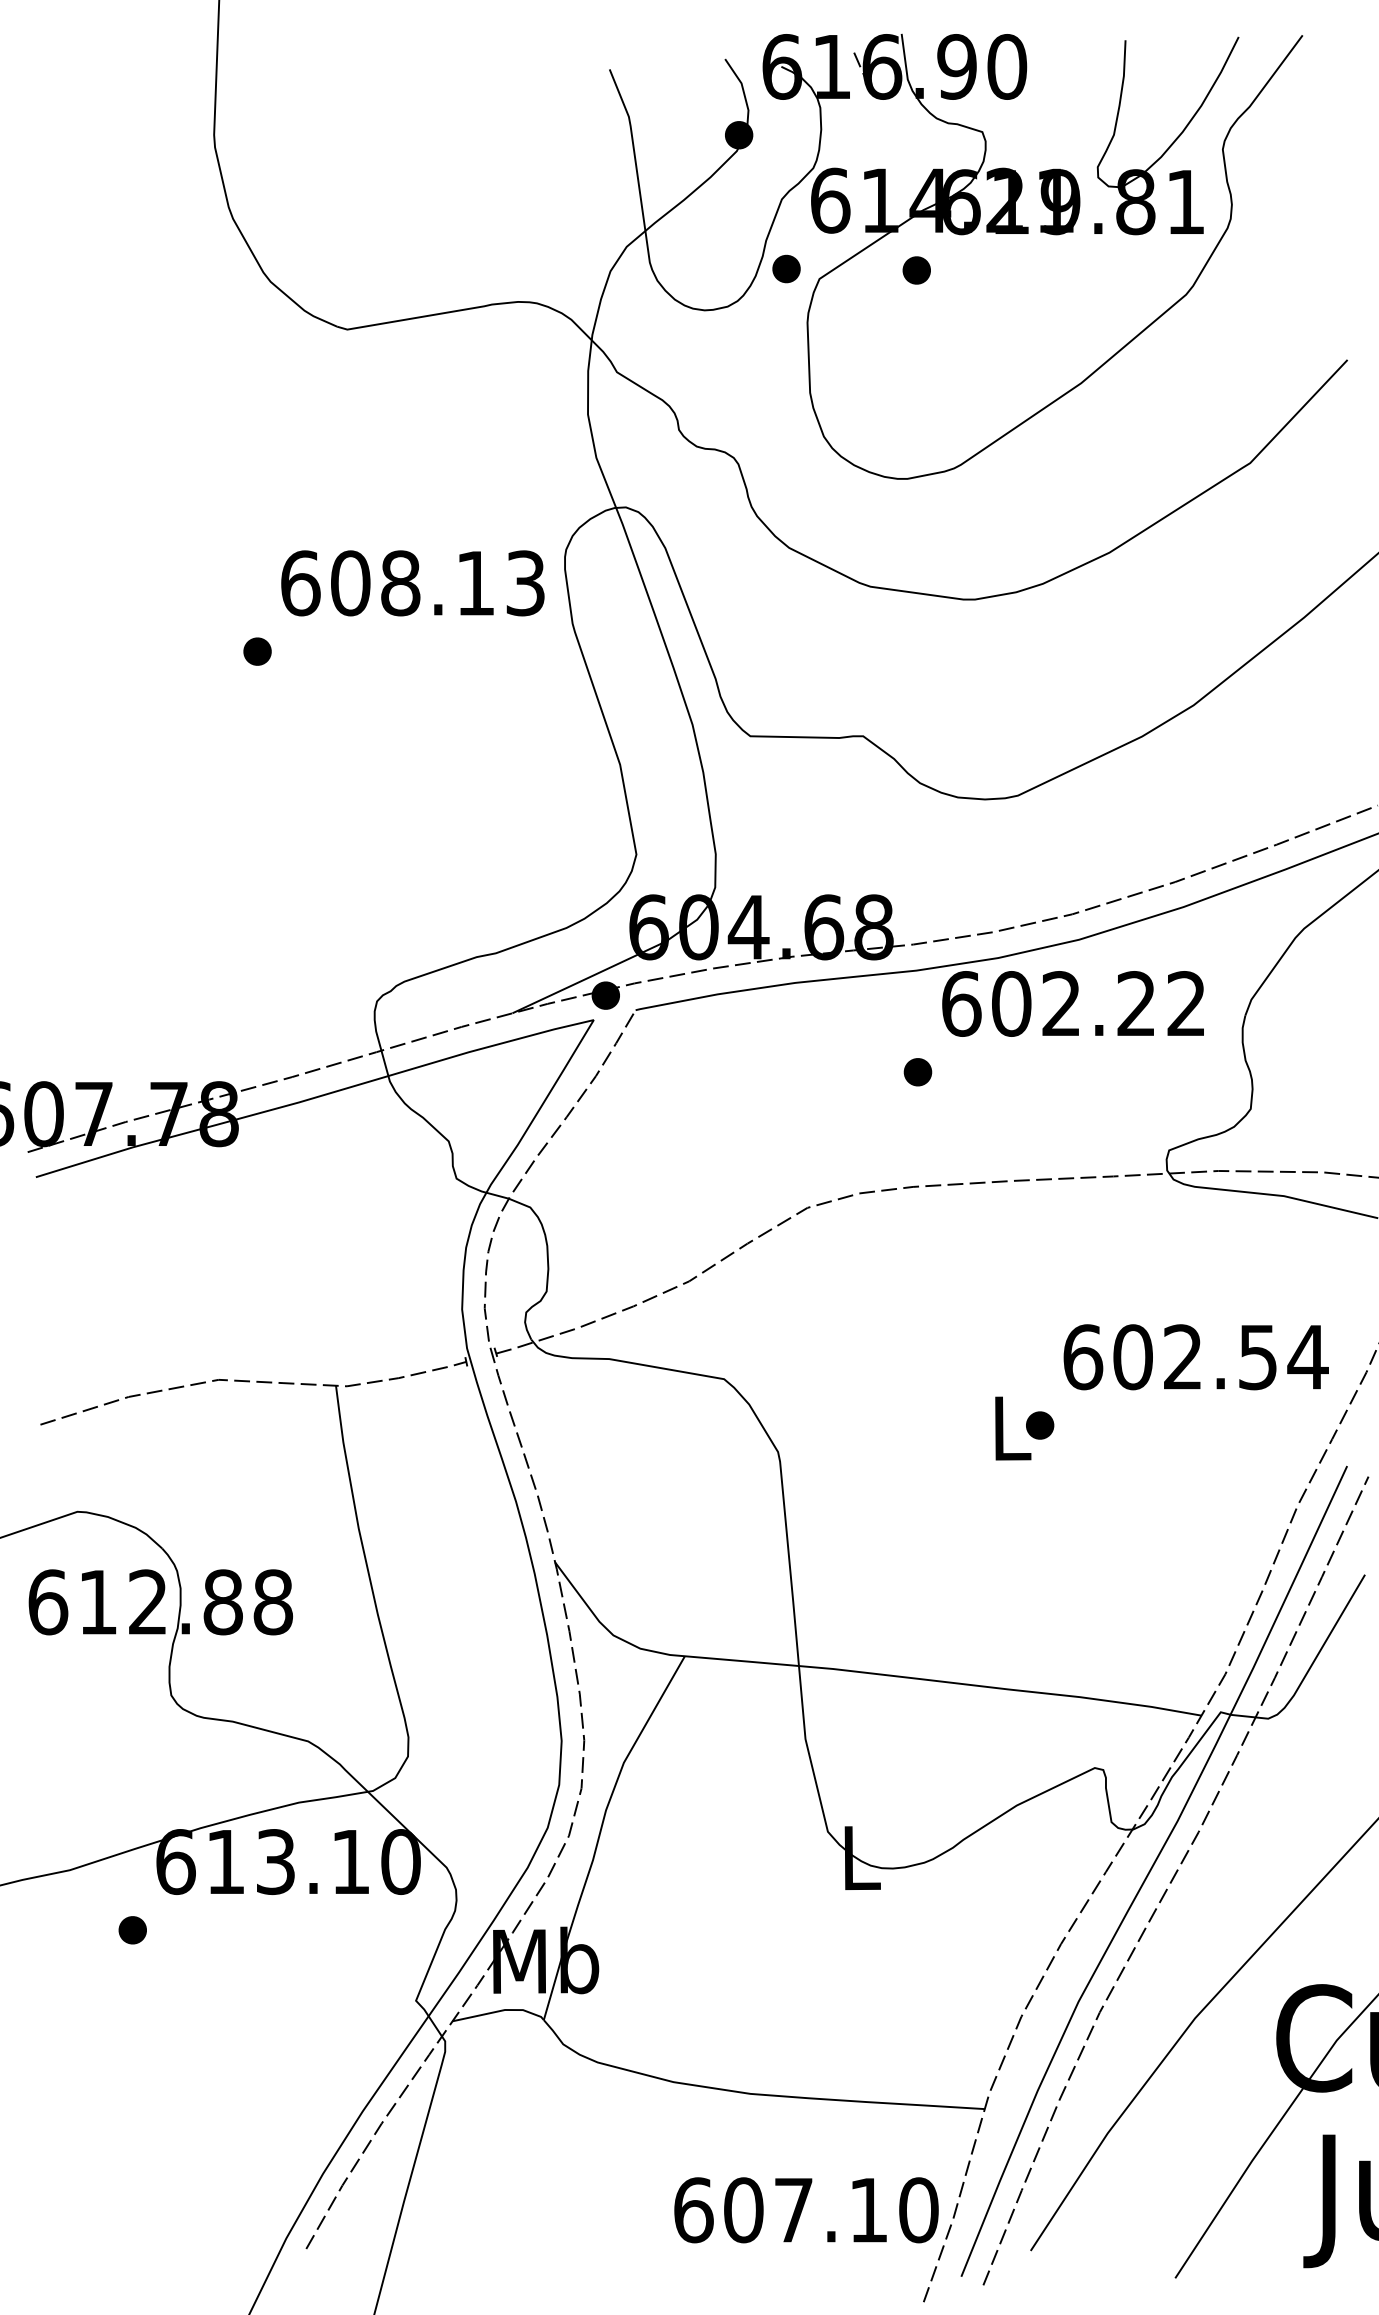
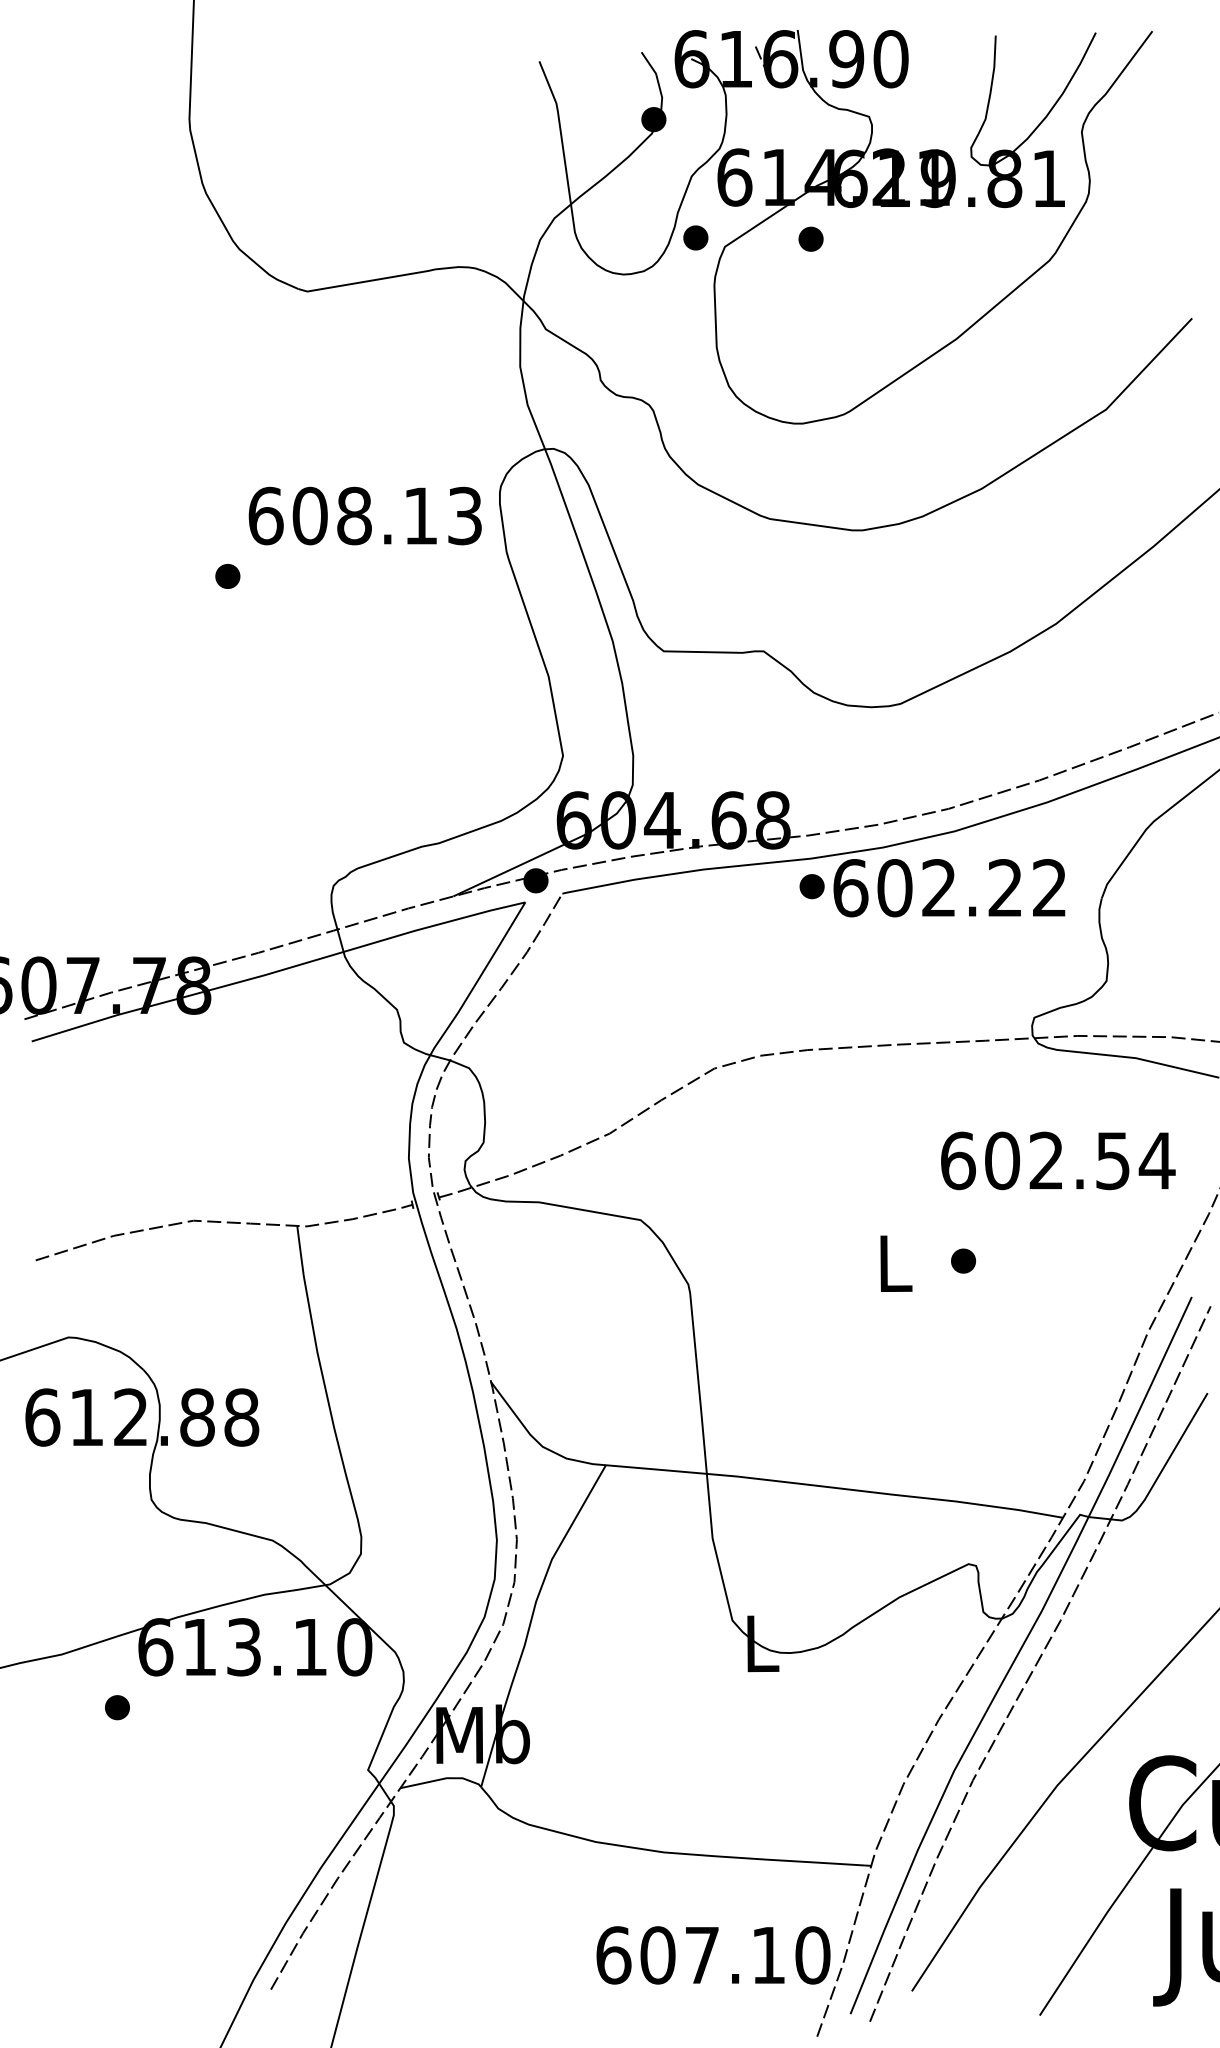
part: (917, 1072) -> (811, 886), moved
text: (1195, 1357) -> (1057, 1161), moved
part: (1040, 1425) -> (963, 1261), moved

